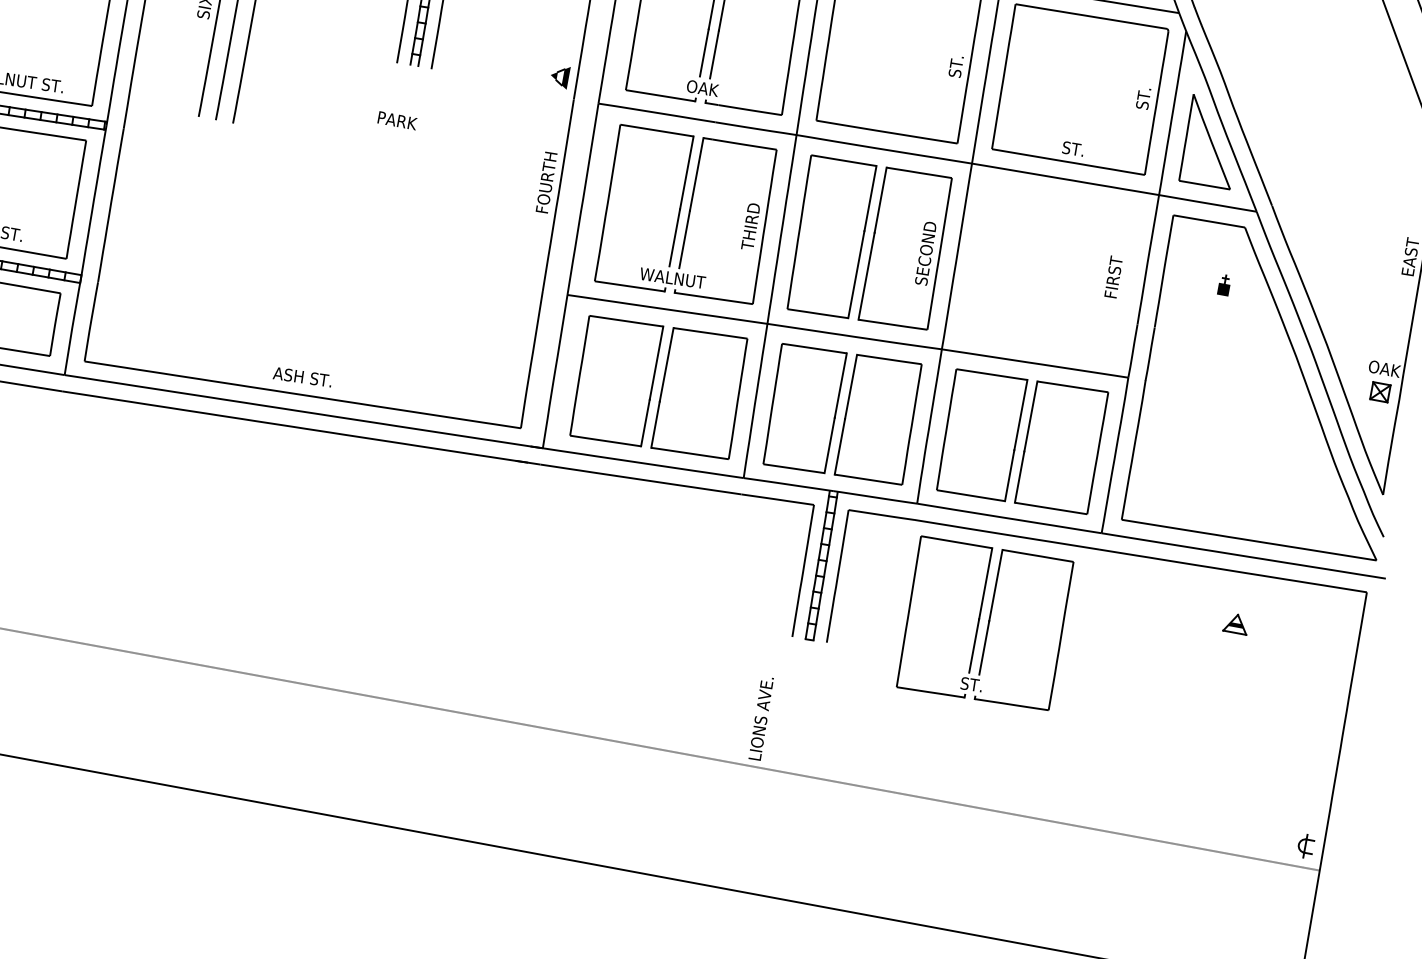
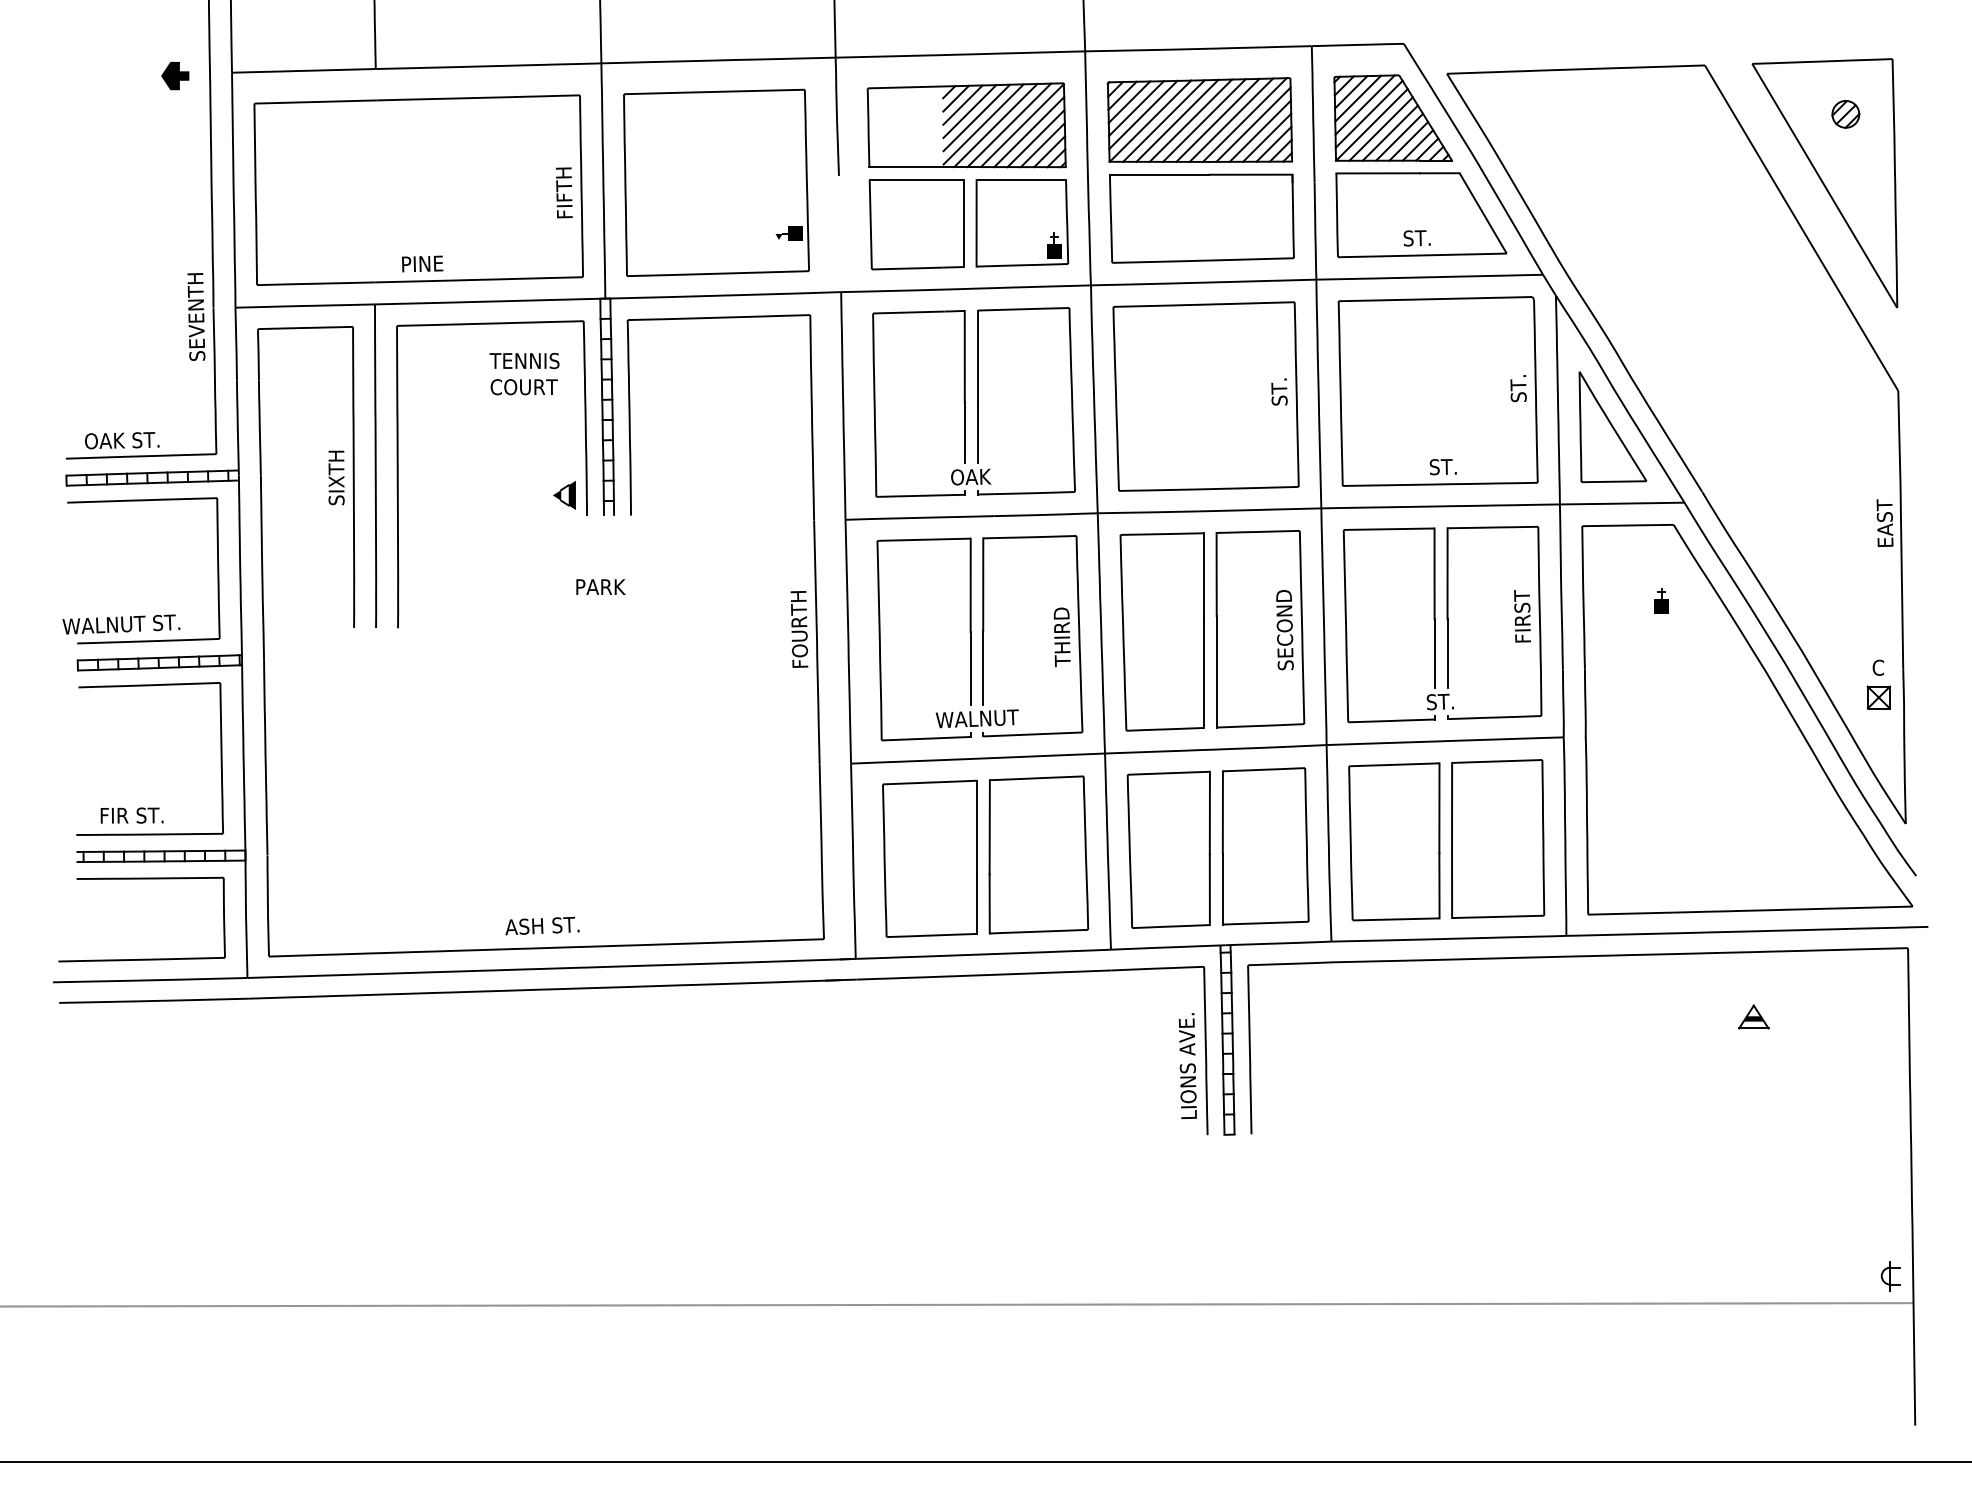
part: (559, 76) -> (564, 495), moved
text: (1384, 368) -> (1878, 667), OAK -> C
part: (984, 624) -> (1442, 624), moved
text: (761, 718) -> (1187, 1065), moved

